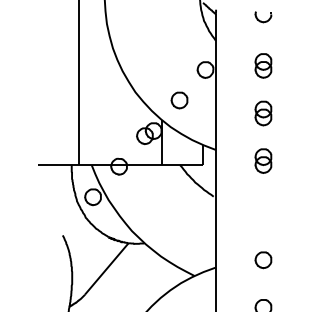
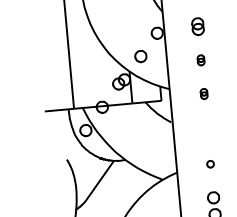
part: (263, 113) -> (201, 60), size x0.6
part: (263, 160) -> (204, 93), size x0.6
part: (263, 260) -> (210, 164), size x0.6

